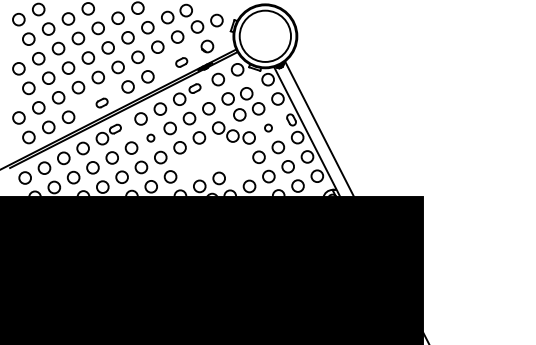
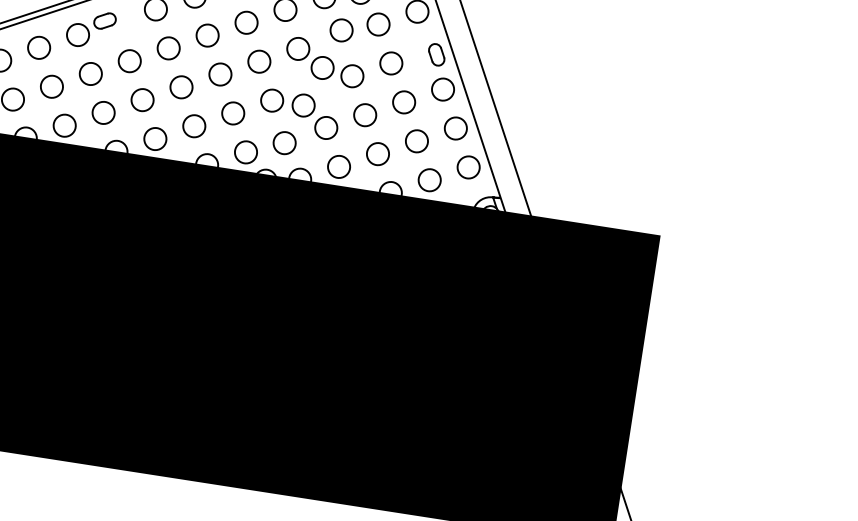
circle: (268, 127) -> (391, 62), size x1.67
circle: (150, 137) -> (168, 46), size x1.67
part: (214, 161) -> (280, 110), added

